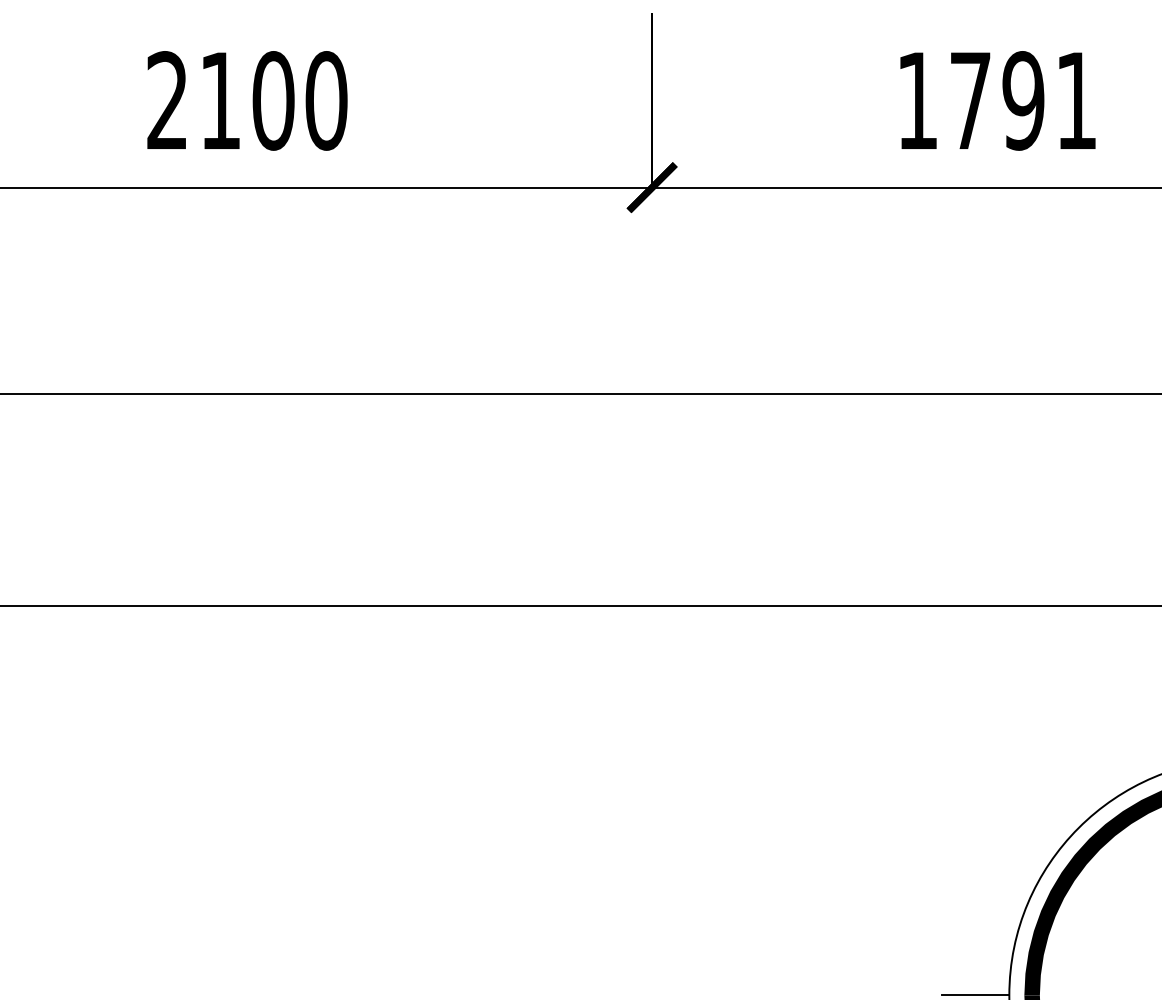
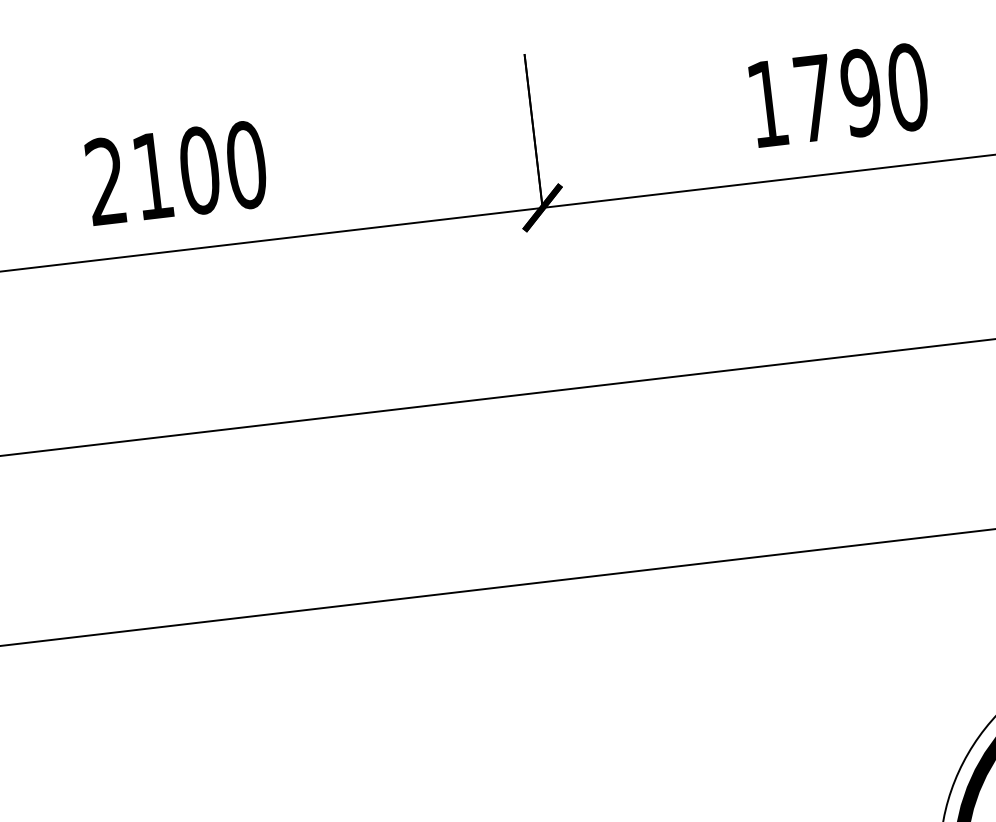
text: (1076, 100) -> (907, 87), 1791 -> 1790

